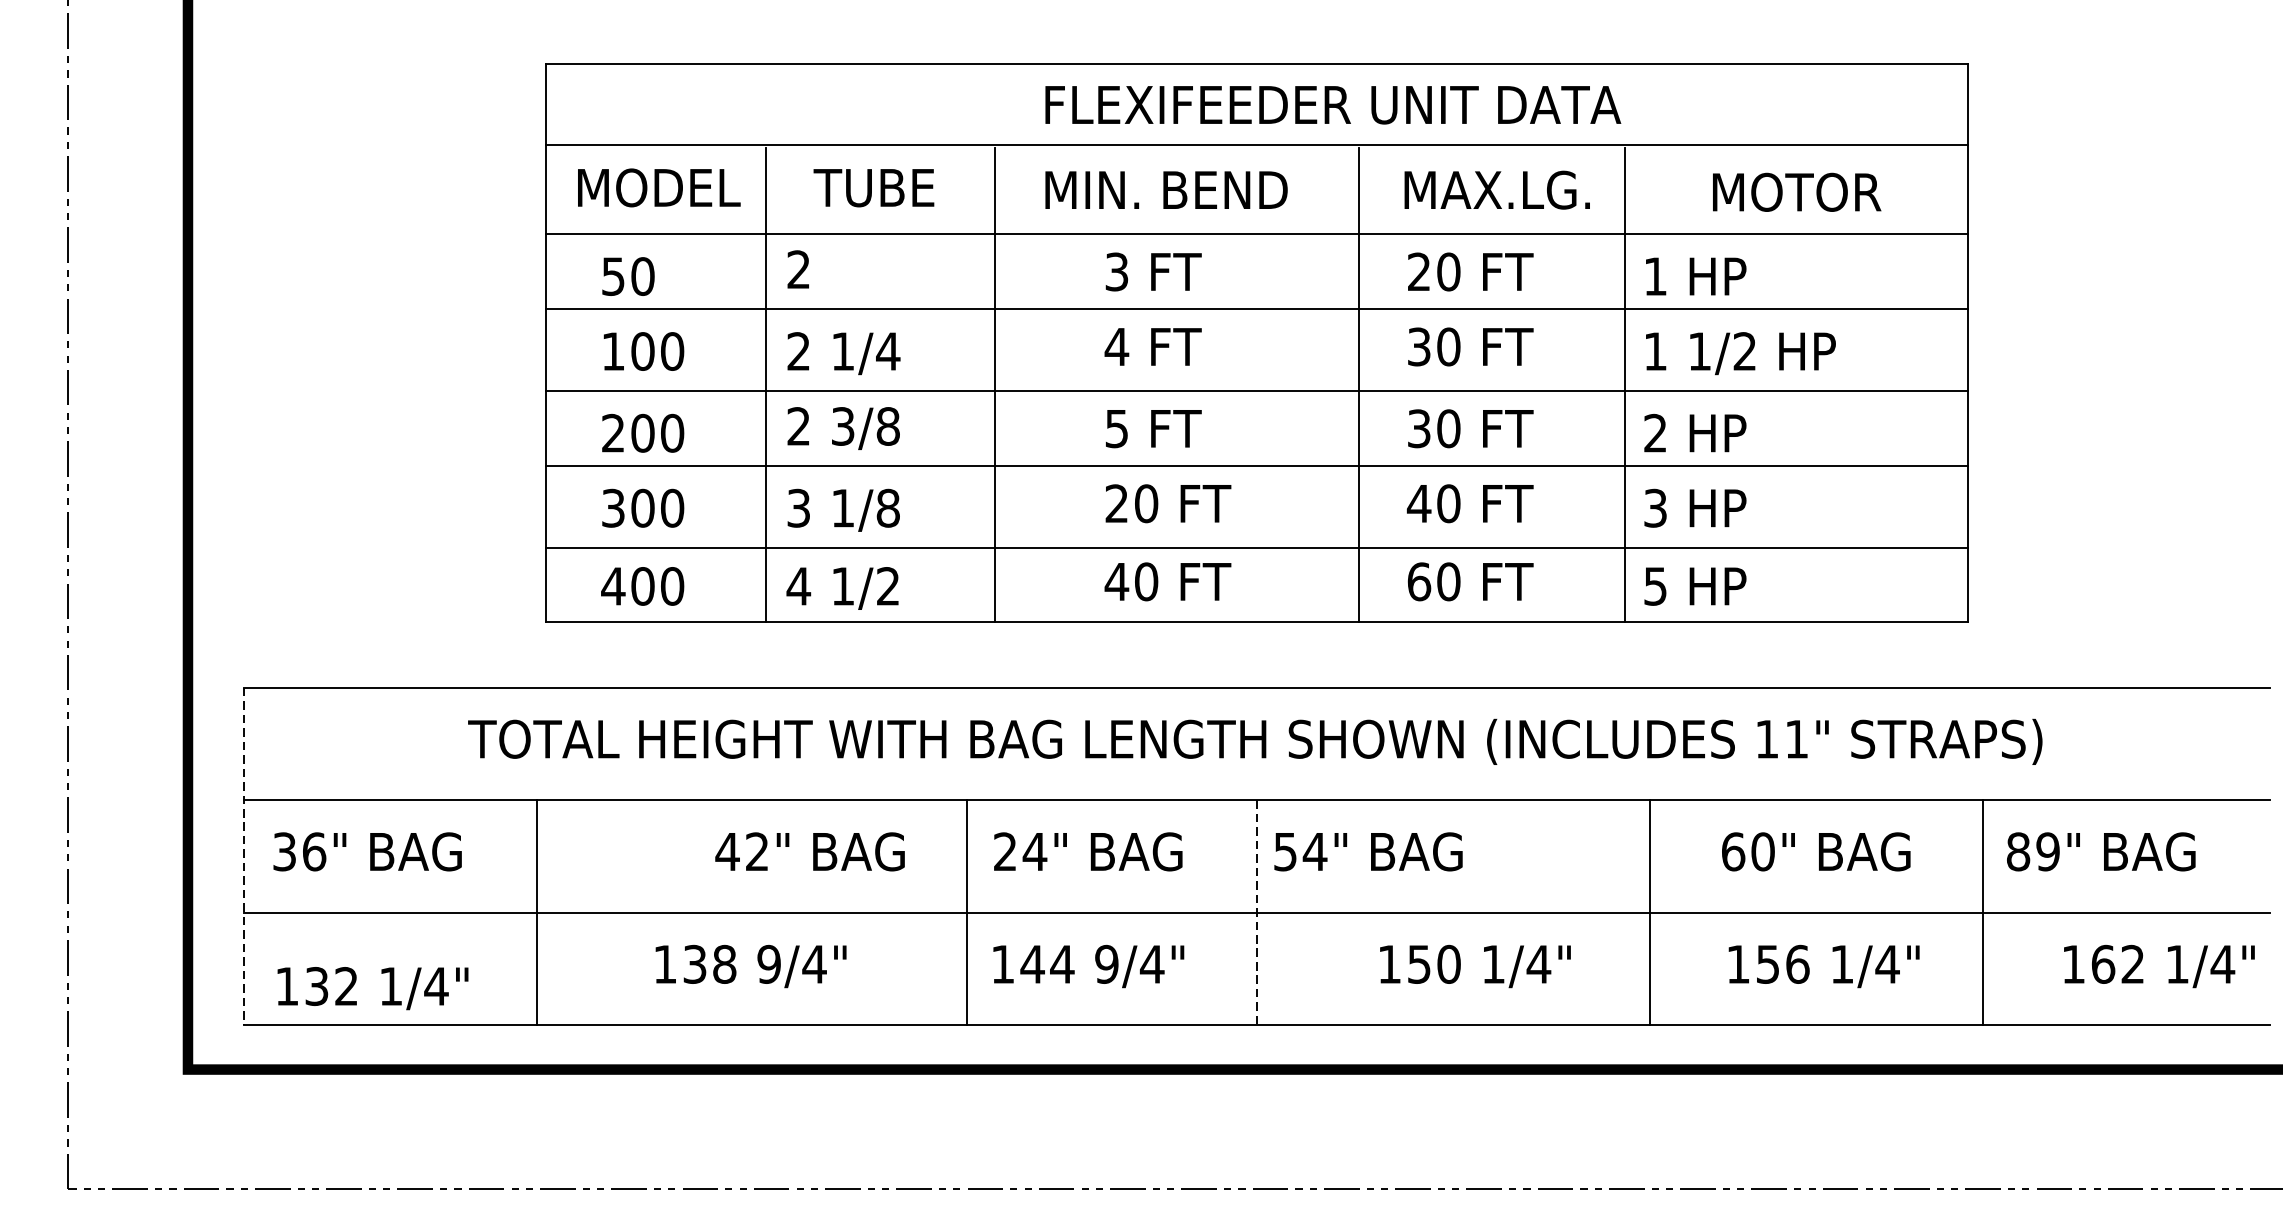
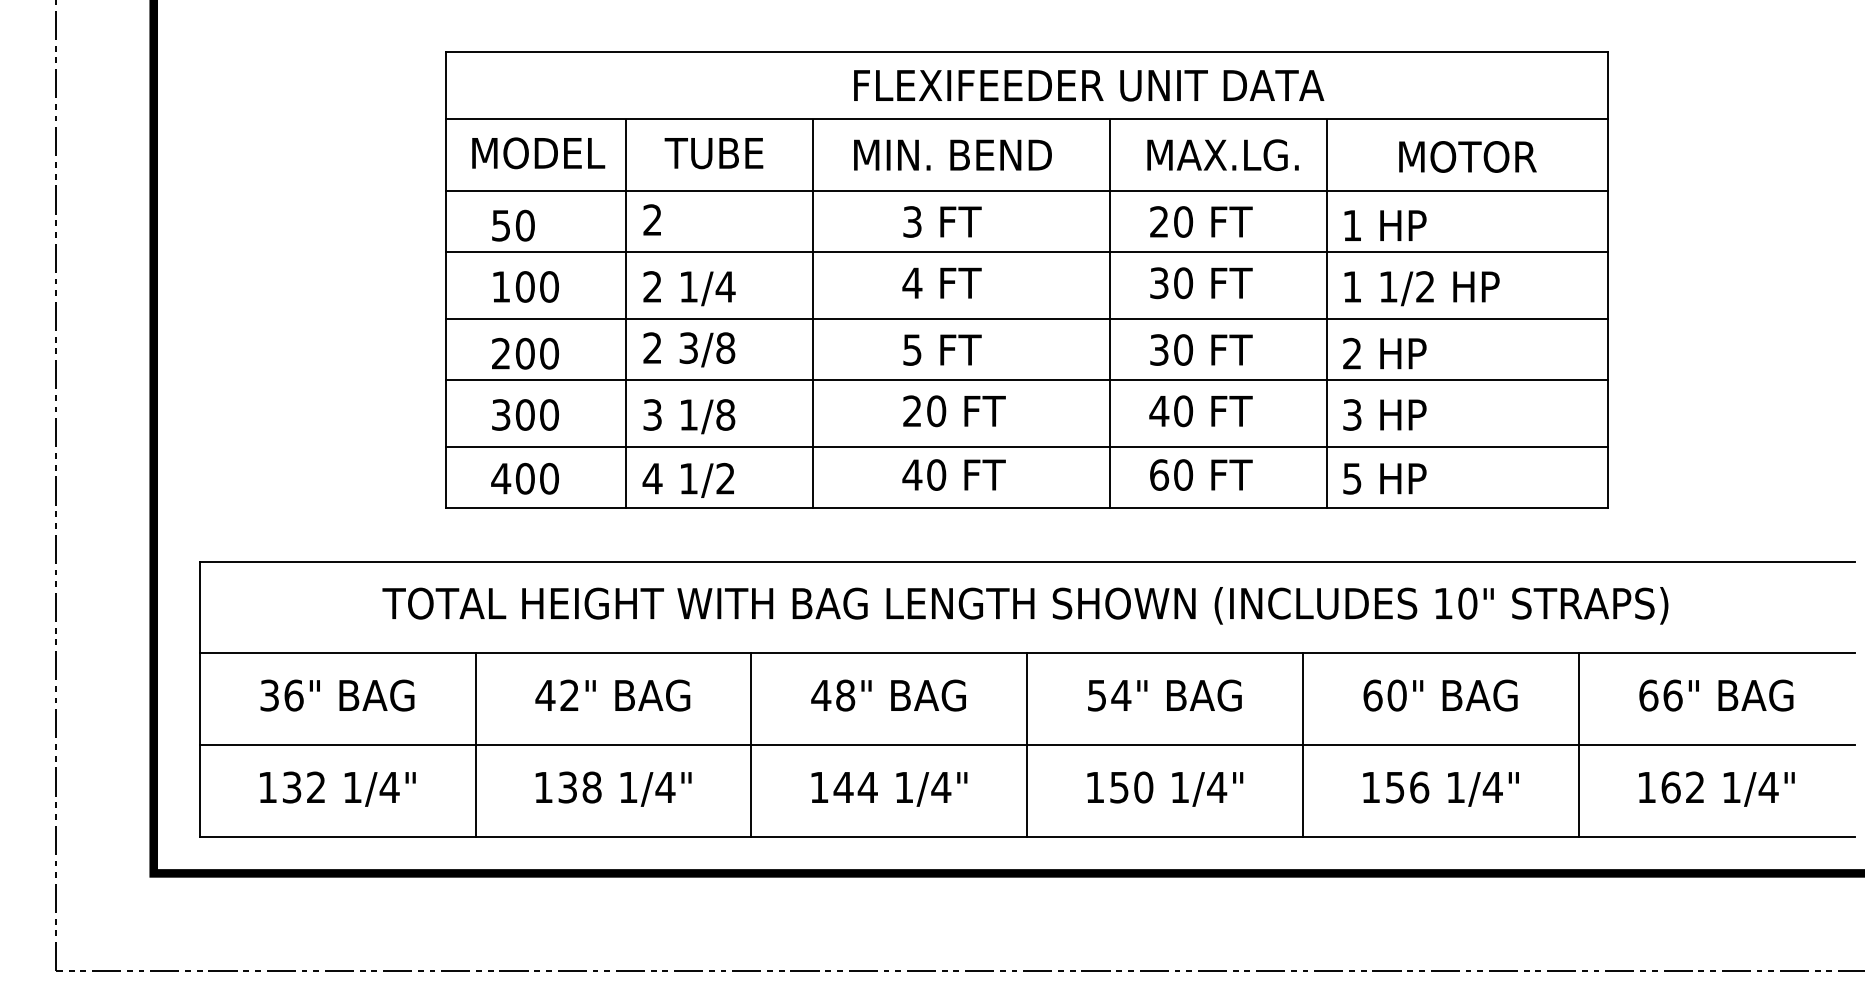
text: (1796, 739) -> (1467, 603), 11" -> 10"
text: (367, 851) -> (337, 695), moved
text: (809, 851) -> (612, 695), moved
text: (1020, 851) -> (833, 695), 24" -> 48"
text: (1368, 851) -> (1164, 695), moved
text: (1816, 851) -> (1440, 695), moved
text: (2032, 851) -> (1660, 695), 89" -> 66"
line: (244, 856) -> (199, 699), dashed -> solid
line: (536, 912) -> (475, 745), moved
line: (967, 912) -> (751, 745), moved
line: (1257, 912) -> (1027, 745), dashed -> solid
line: (1649, 912) -> (1302, 745), moved
line: (1982, 912) -> (1578, 745), moved
text: (768, 964) -> (627, 787), 9/4" -> 1/4"
text: (1105, 964) -> (903, 787), 9/4" -> 1/4"
text: (1475, 965) -> (1165, 788), moved
text: (1823, 965) -> (1440, 788), moved
text: (2158, 965) -> (1716, 788), moved
text: (372, 987) -> (337, 788), moved

